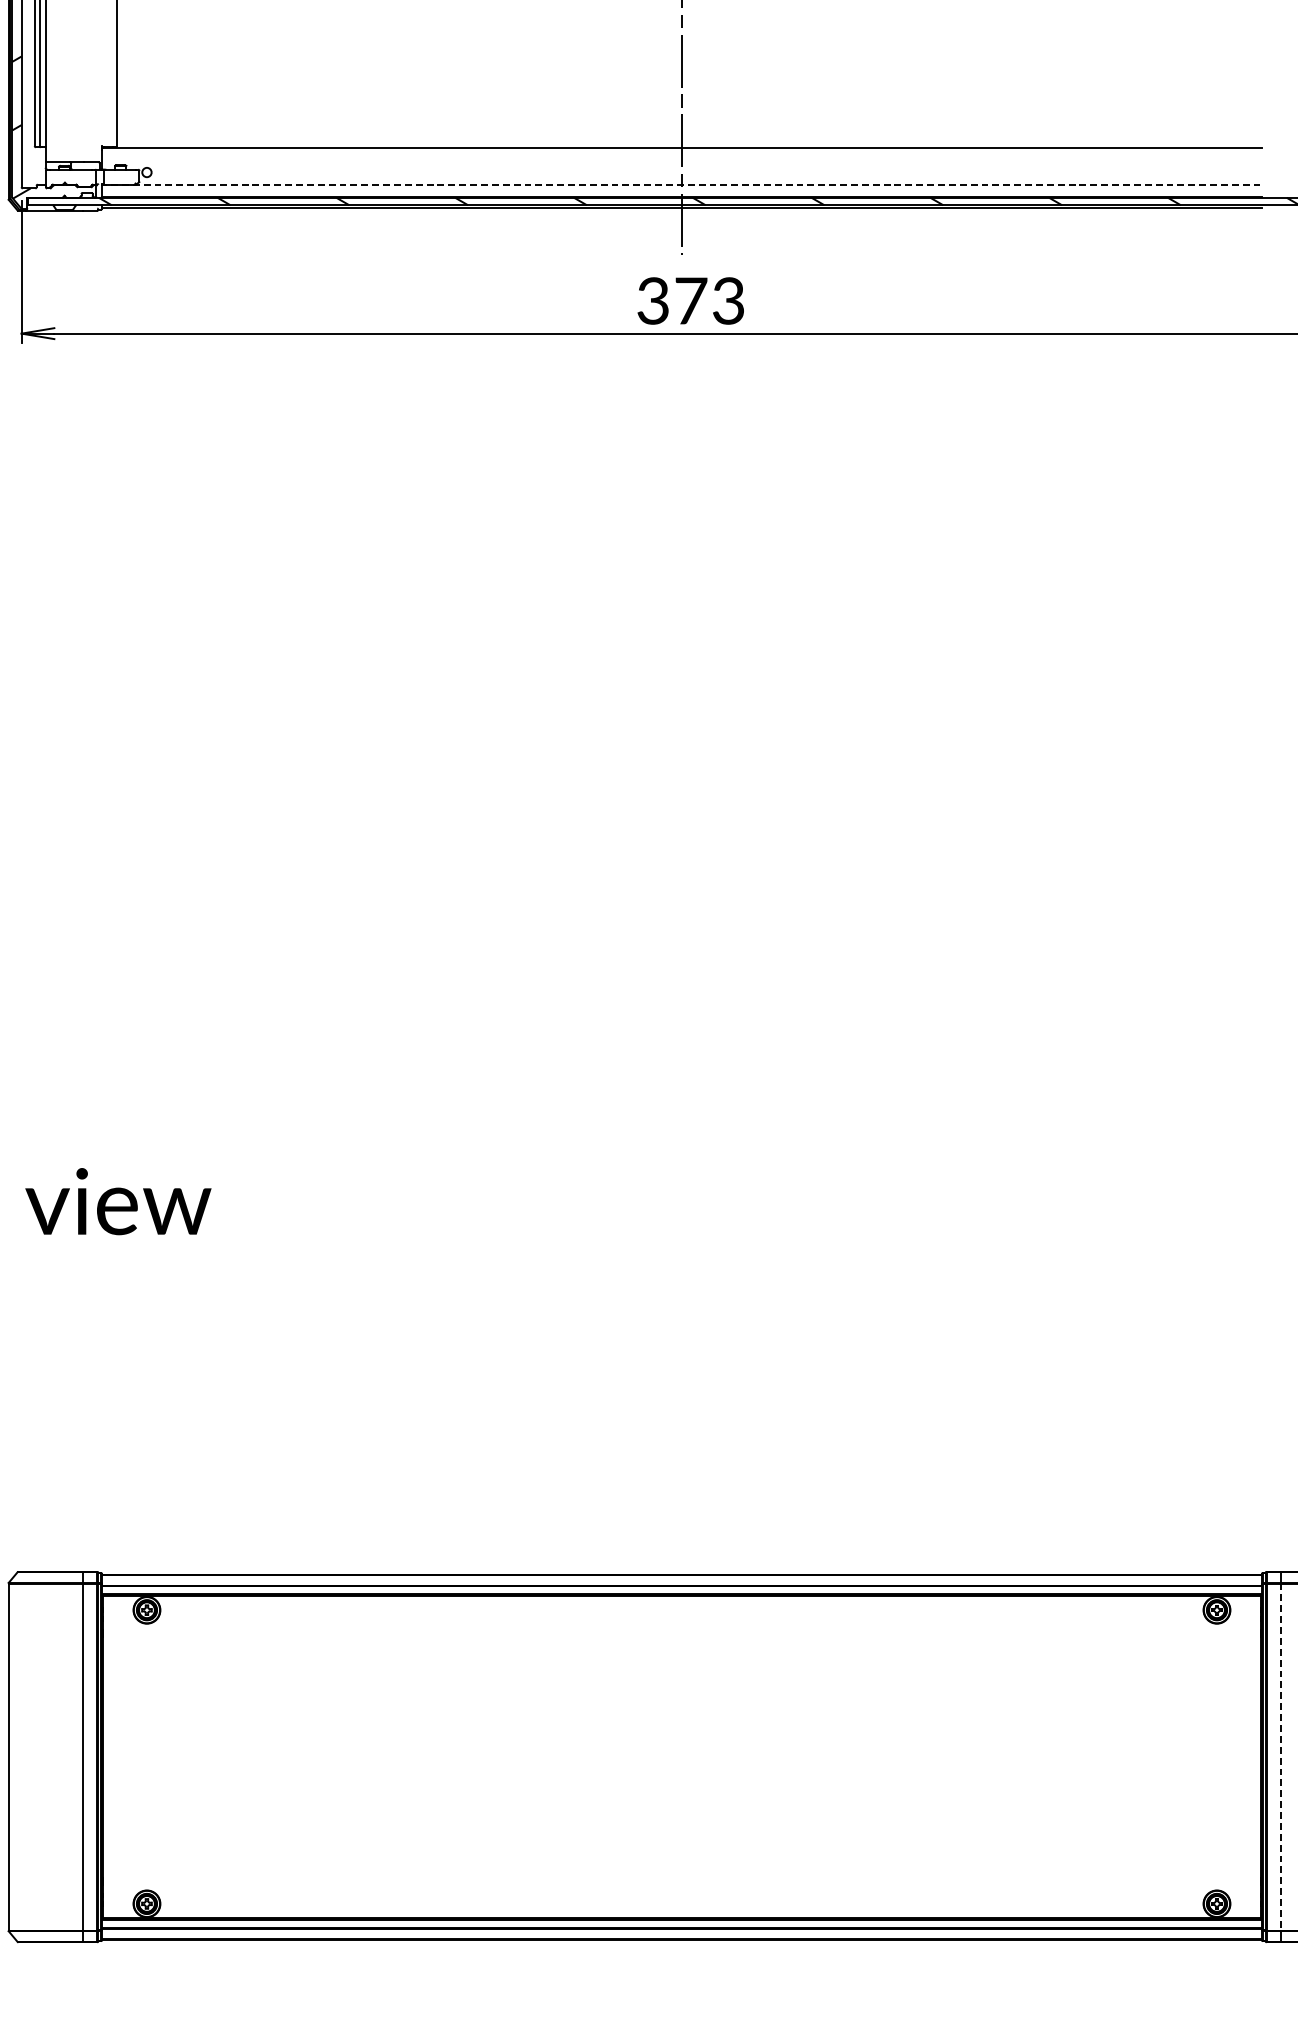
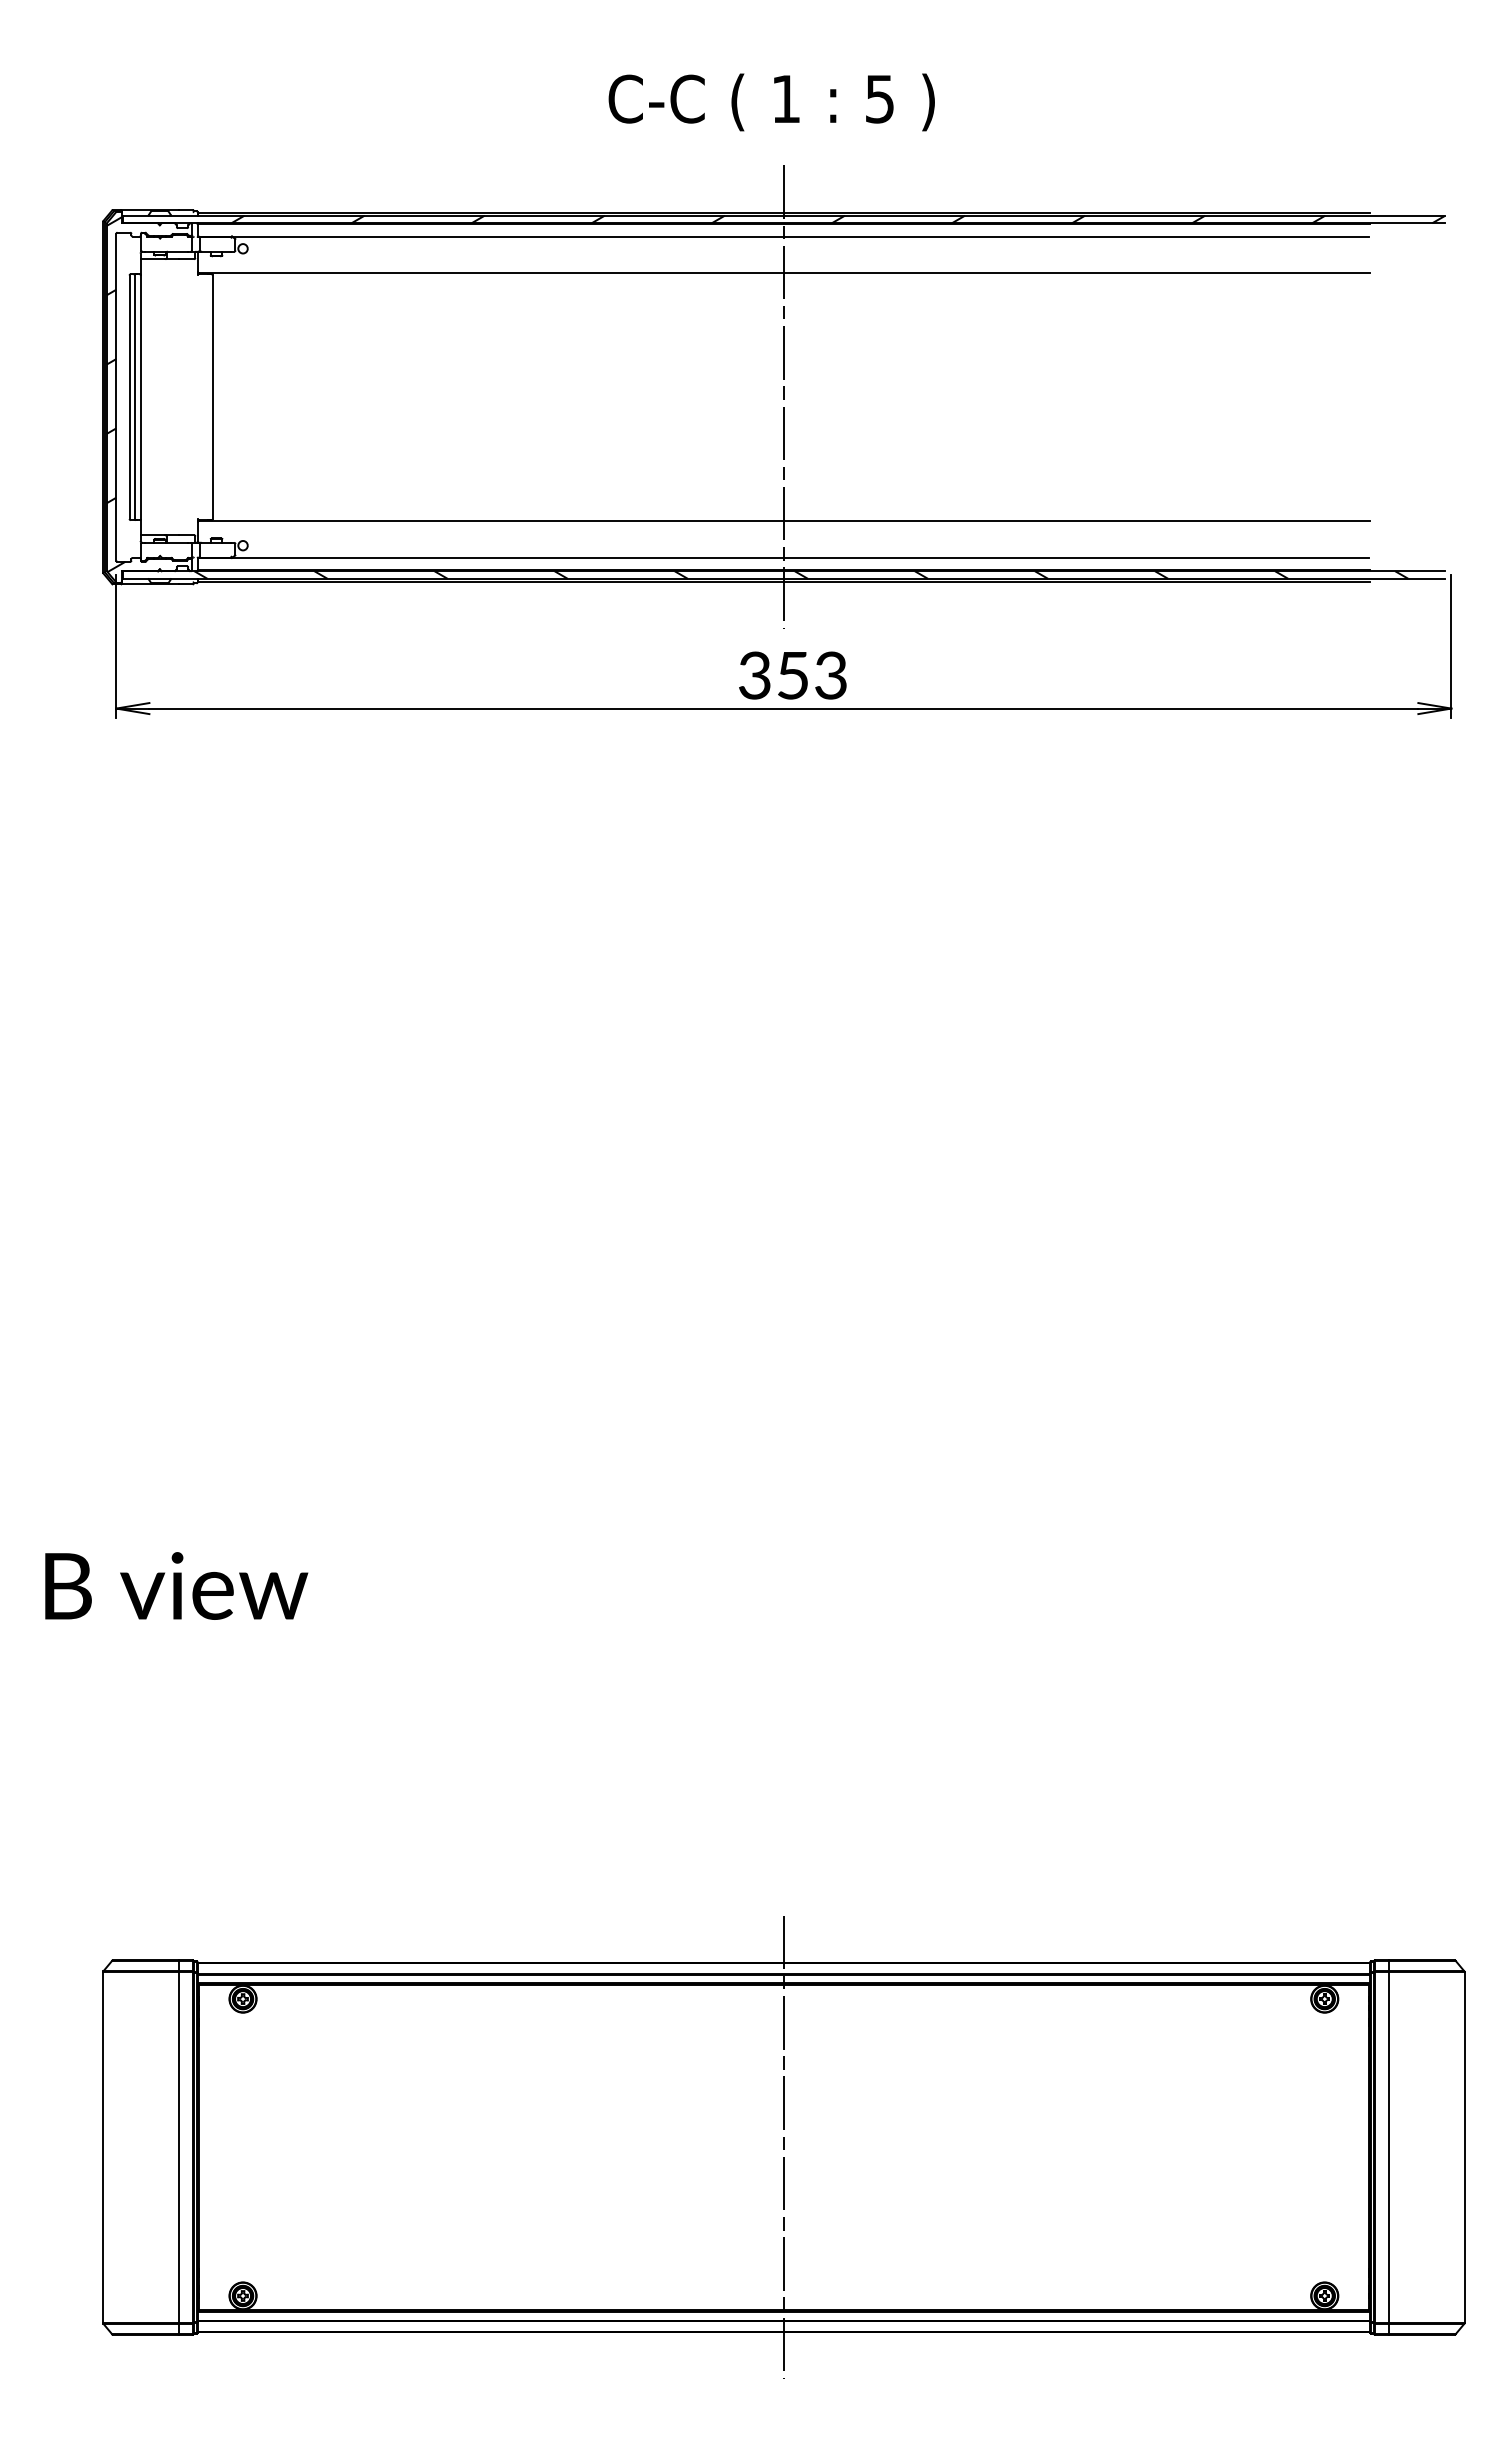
line: (681, 184) -> (783, 557), dashed -> solid
text: (691, 300) -> (793, 675), 373 -> 353
line: (681, 1757) -> (783, 2147), added
line: (1281, 1758) -> (1389, 2148), dashed -> solid

